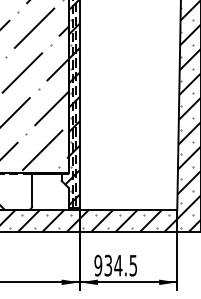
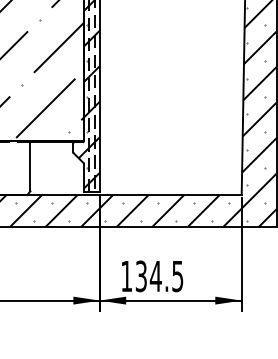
text: (98, 265) -> (127, 276), 934.5 -> 134.5

